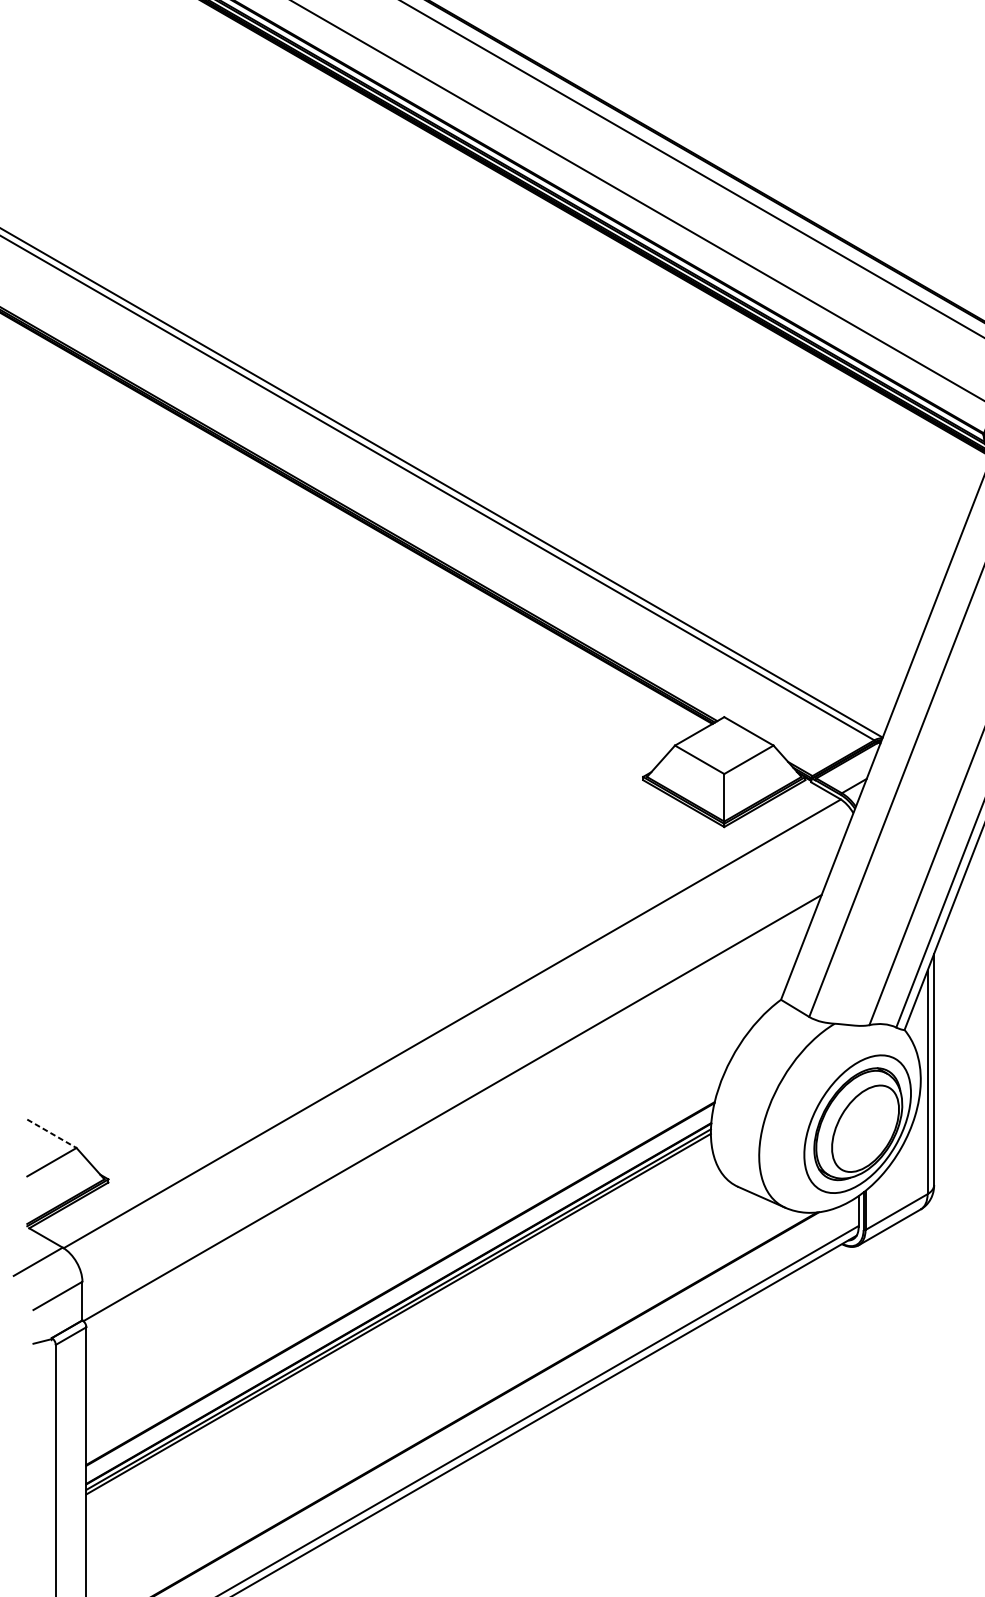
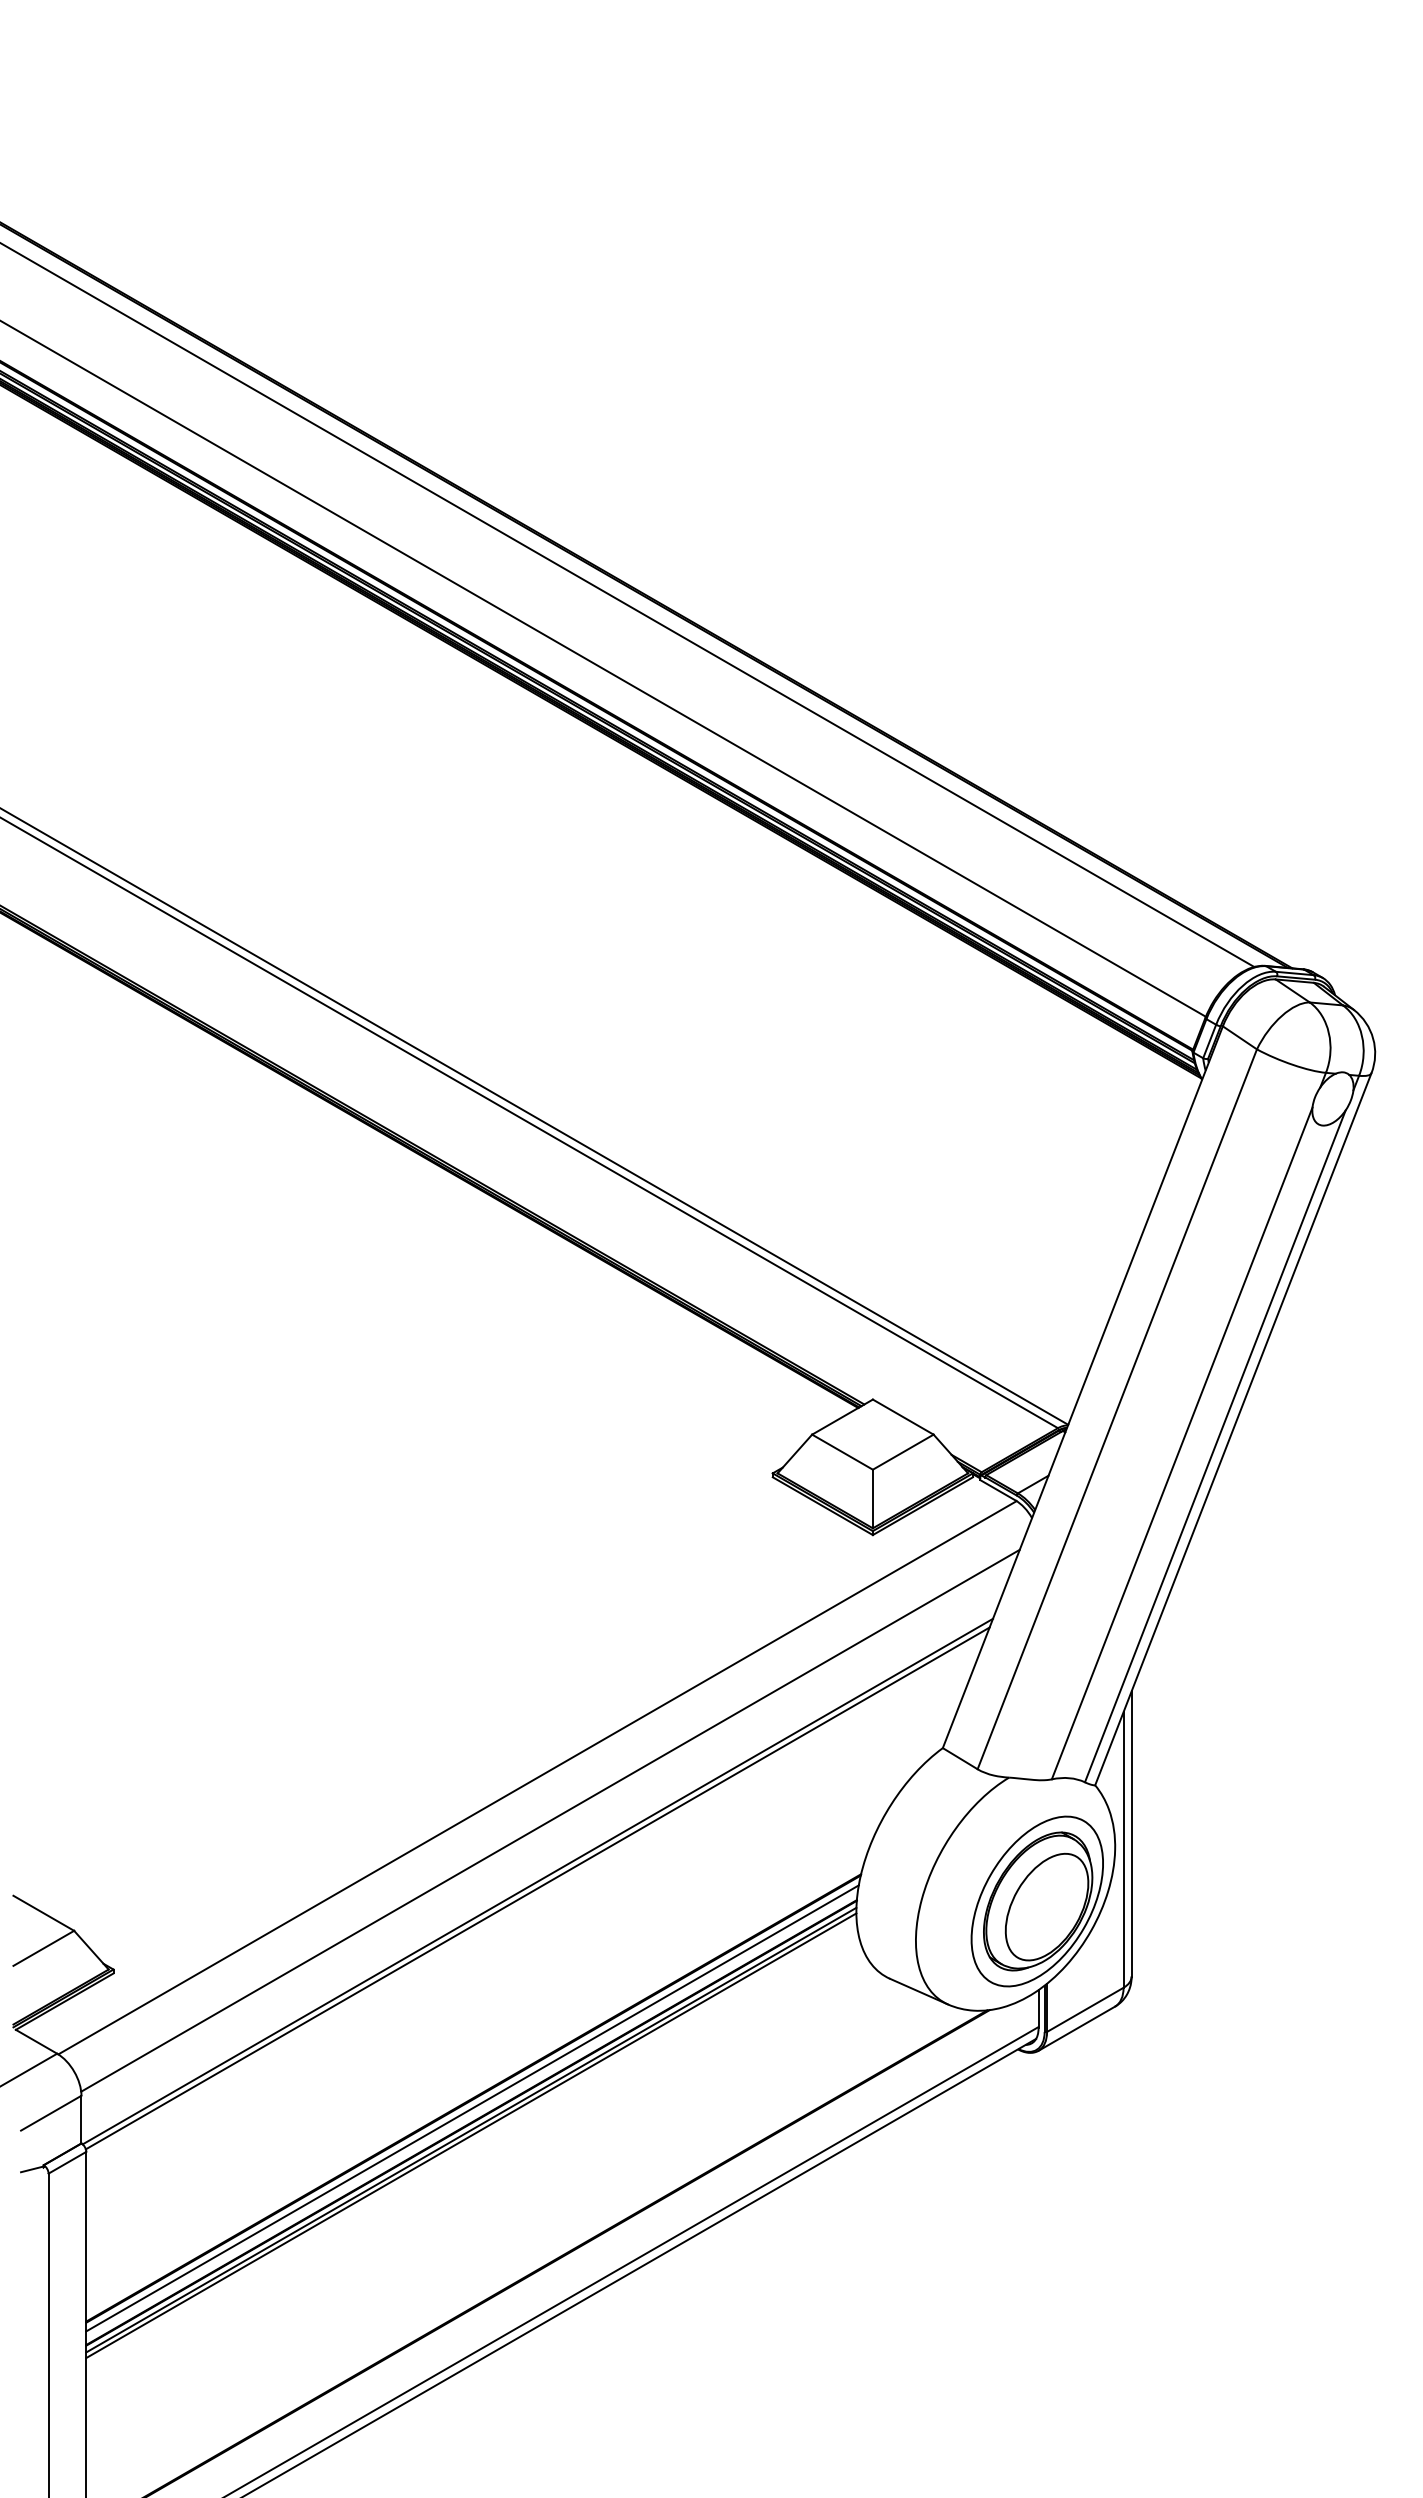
line: (462, 1058) -> (550, 1820), added
line: (452, 1113) -> (537, 1888), added
line: (52, 1133) -> (44, 1913), dashed -> solid
line: (399, 1292) -> (472, 2108), added

